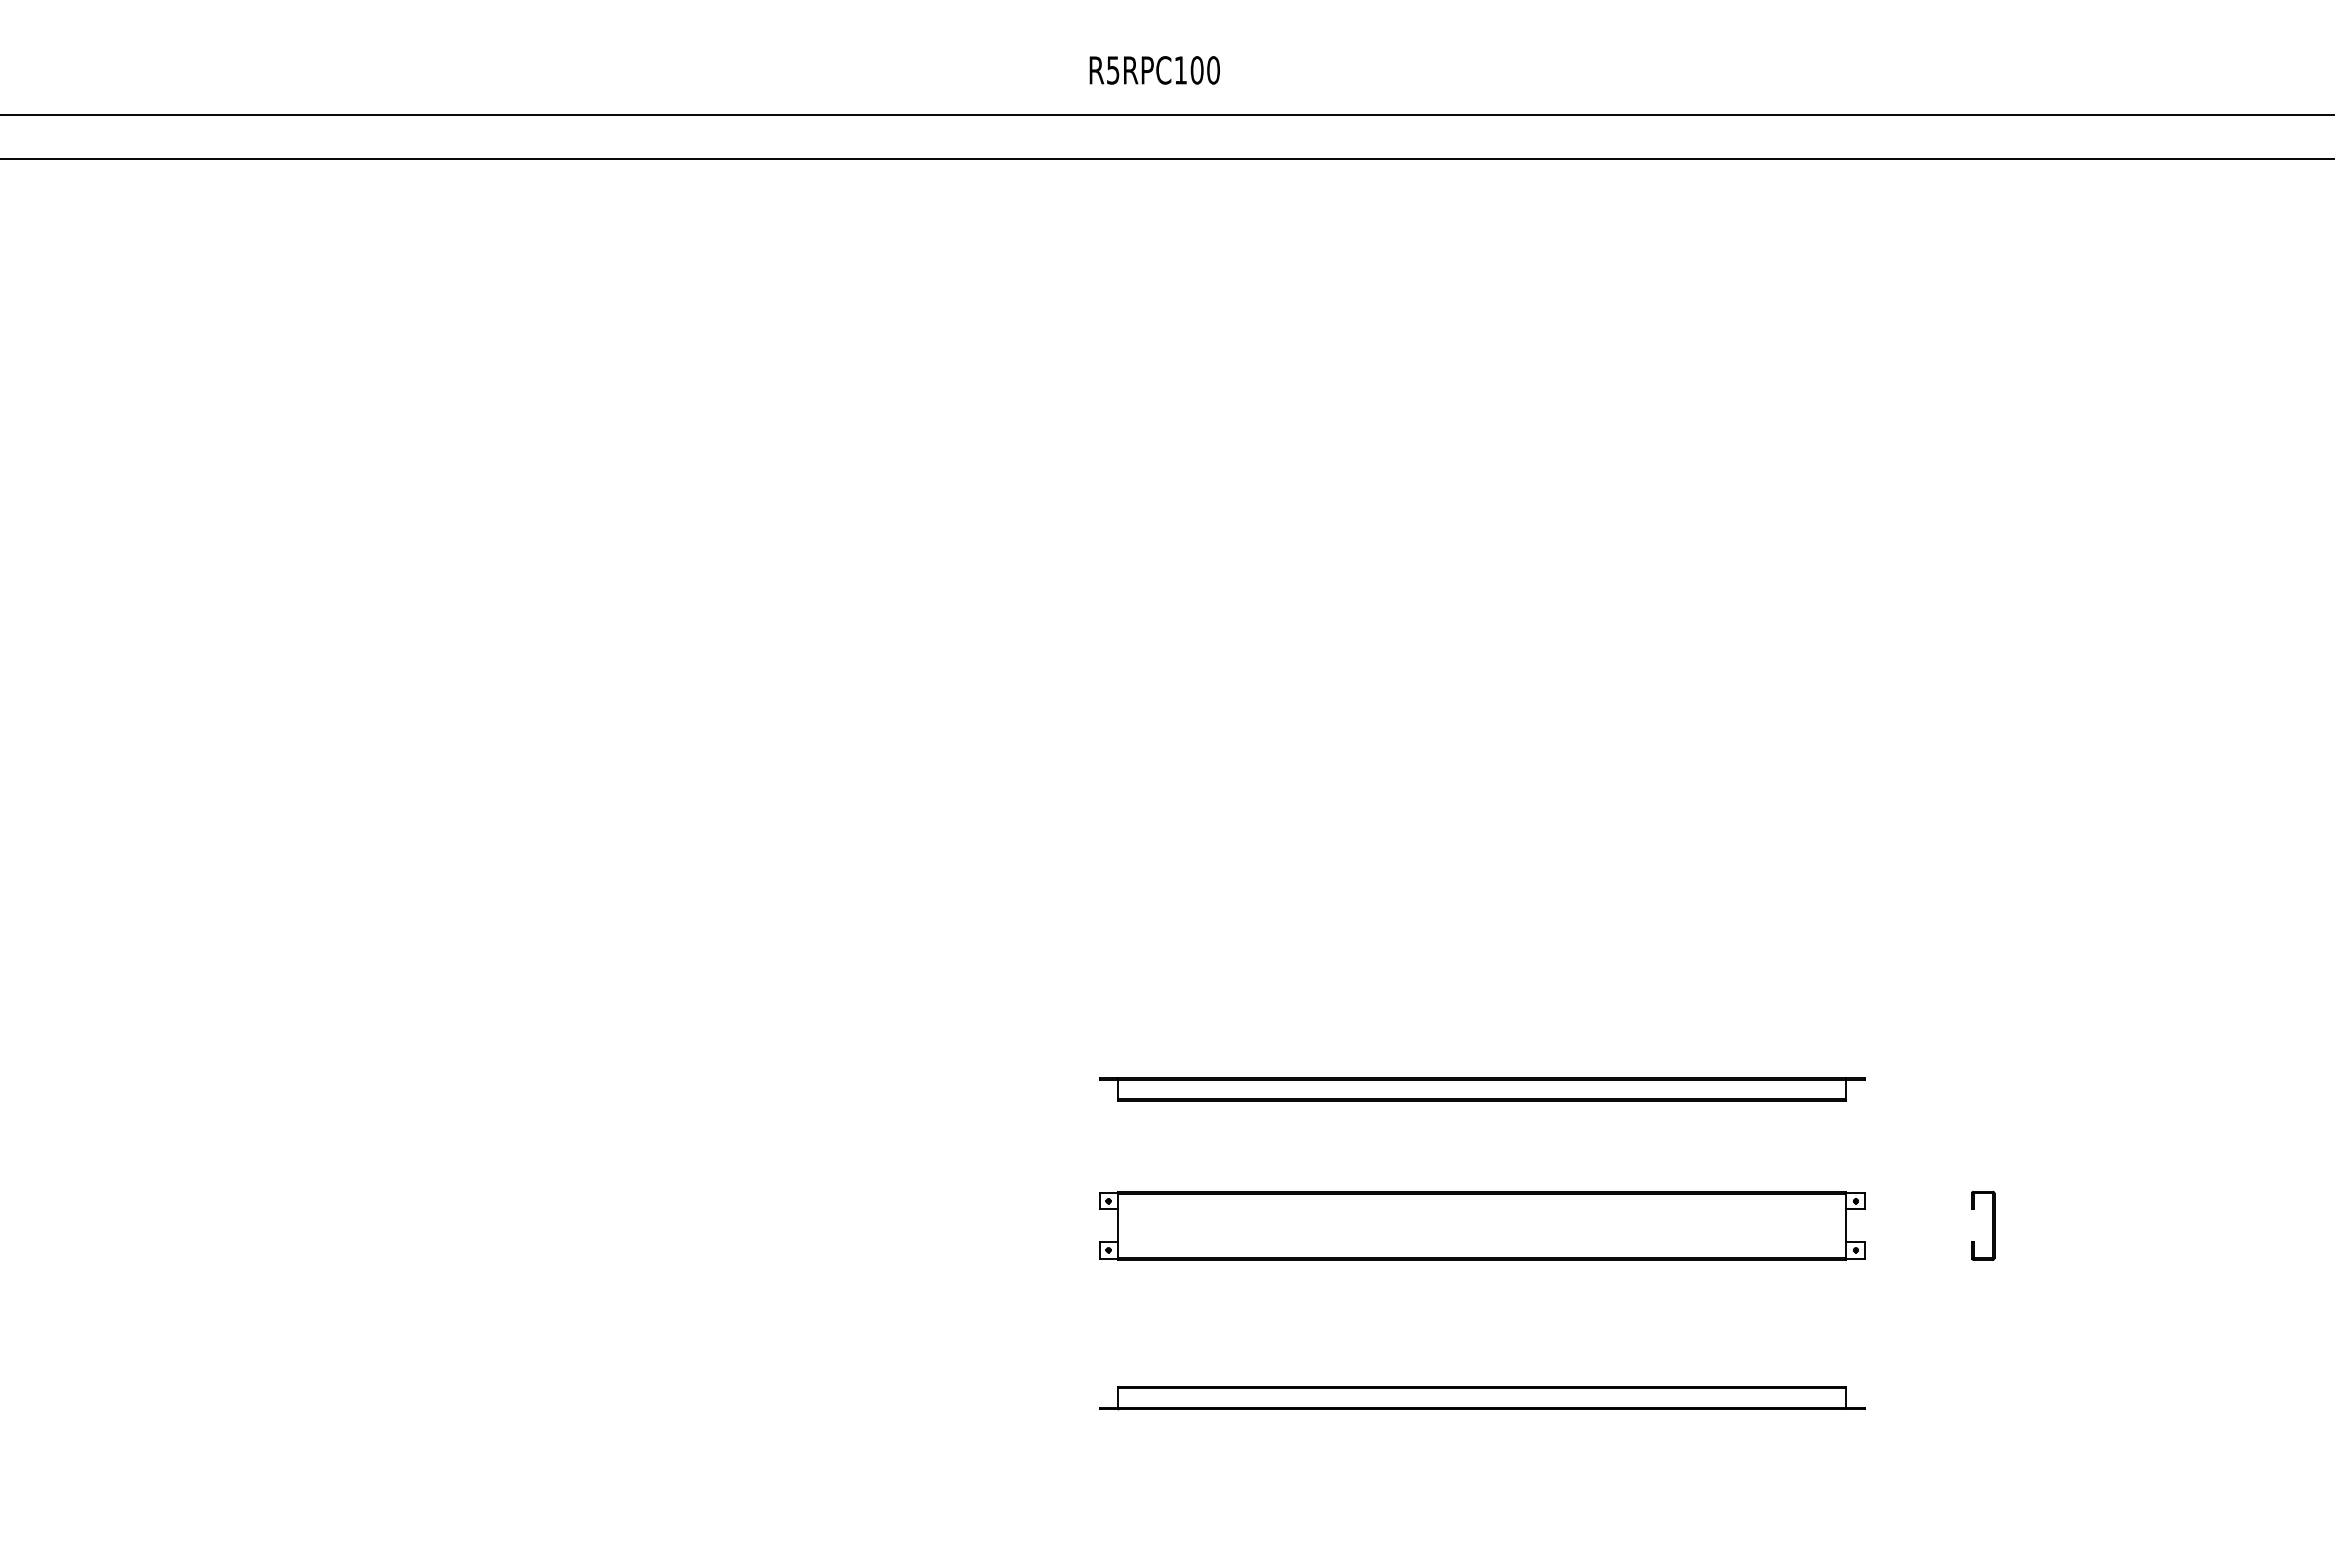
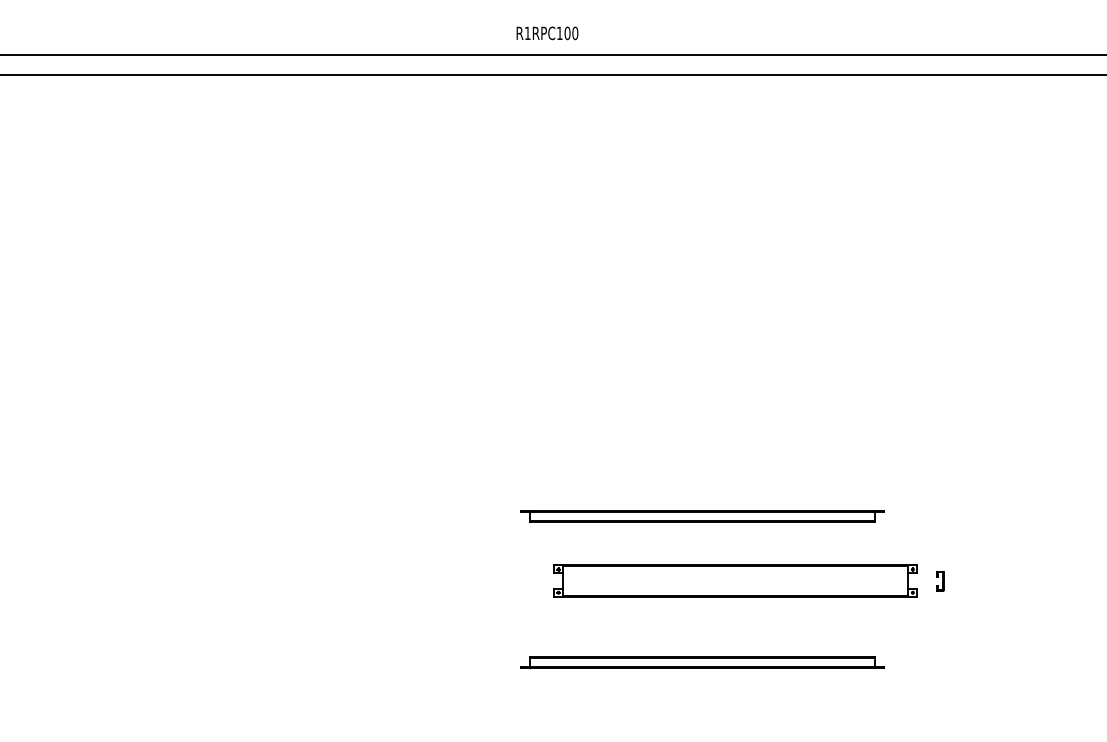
text: (1112, 70) -> (527, 33), R5RPC100 -> R1RPC100
part: (1481, 1224) -> (735, 580), moved
part: (1983, 1226) -> (940, 581), size x0.6

